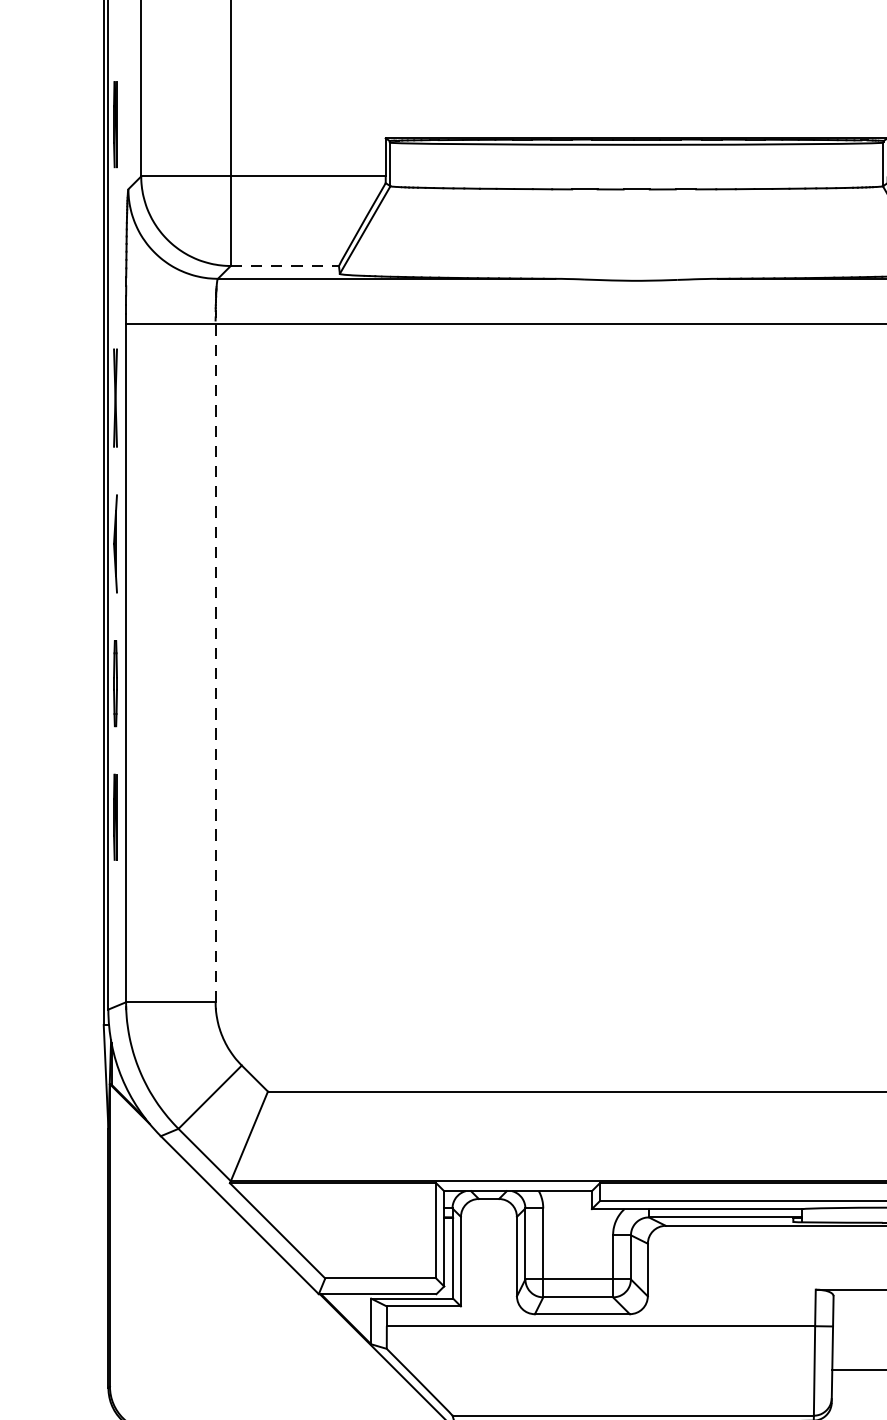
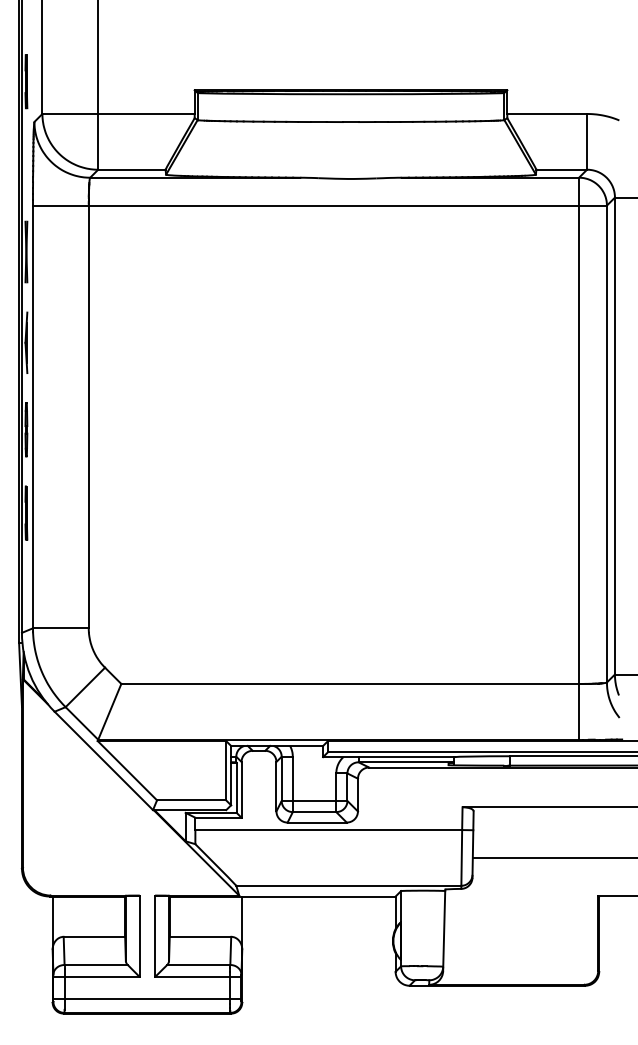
line: (284, 265) -> (131, 169), dashed -> solid
line: (215, 660) -> (88, 415), dashed -> solid

